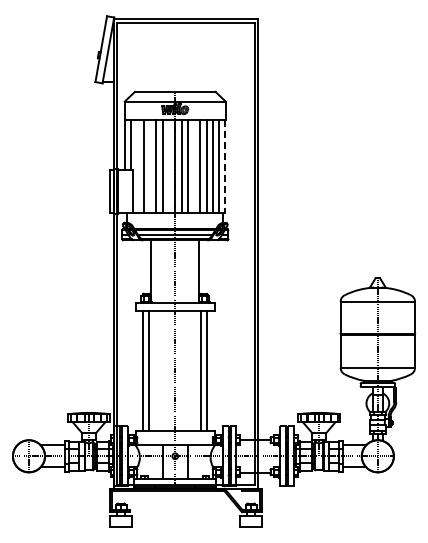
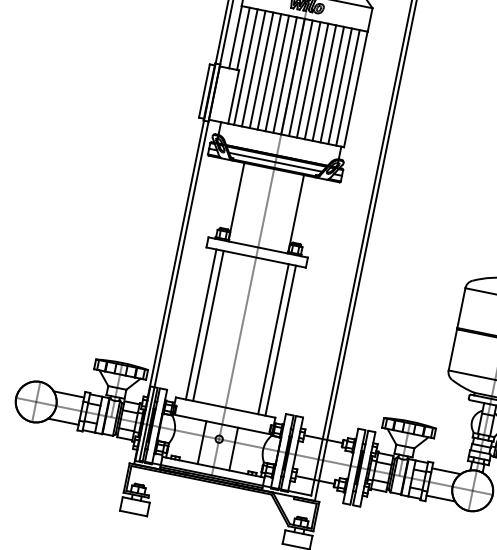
line: (137, 166) -> (245, 67), added
line: (150, 166) -> (262, 70), added
line: (168, 166) -> (284, 74), added
line: (194, 166) -> (317, 81), added
line: (225, 166) -> (355, 89), dashed -> solid

